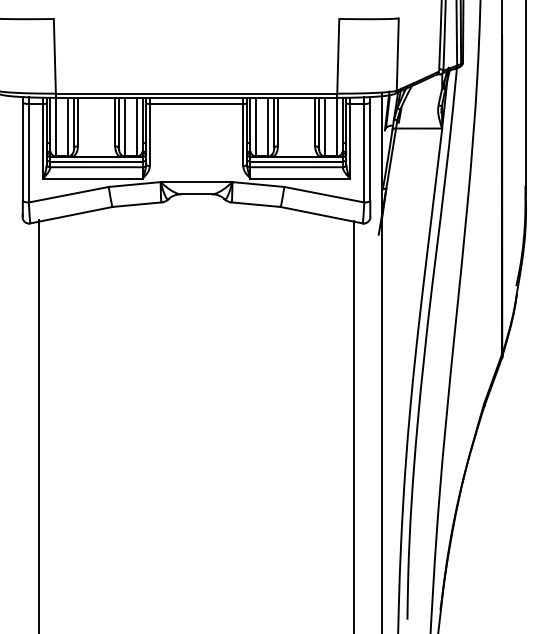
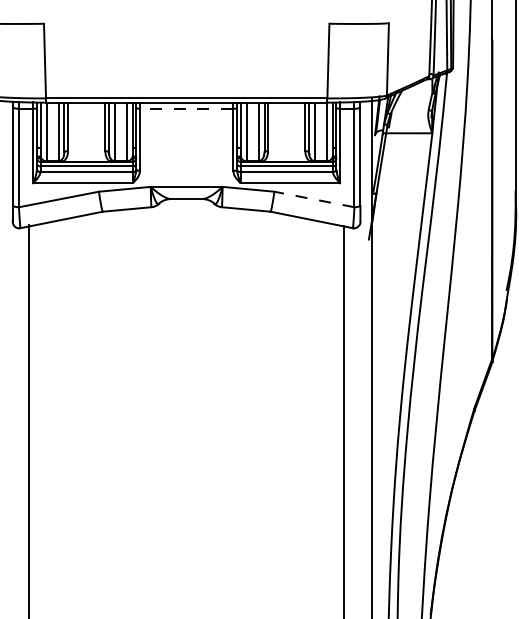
line: (196, 104) -> (186, 109), solid -> dashed
line: (324, 194) -> (314, 199), solid -> dashed

